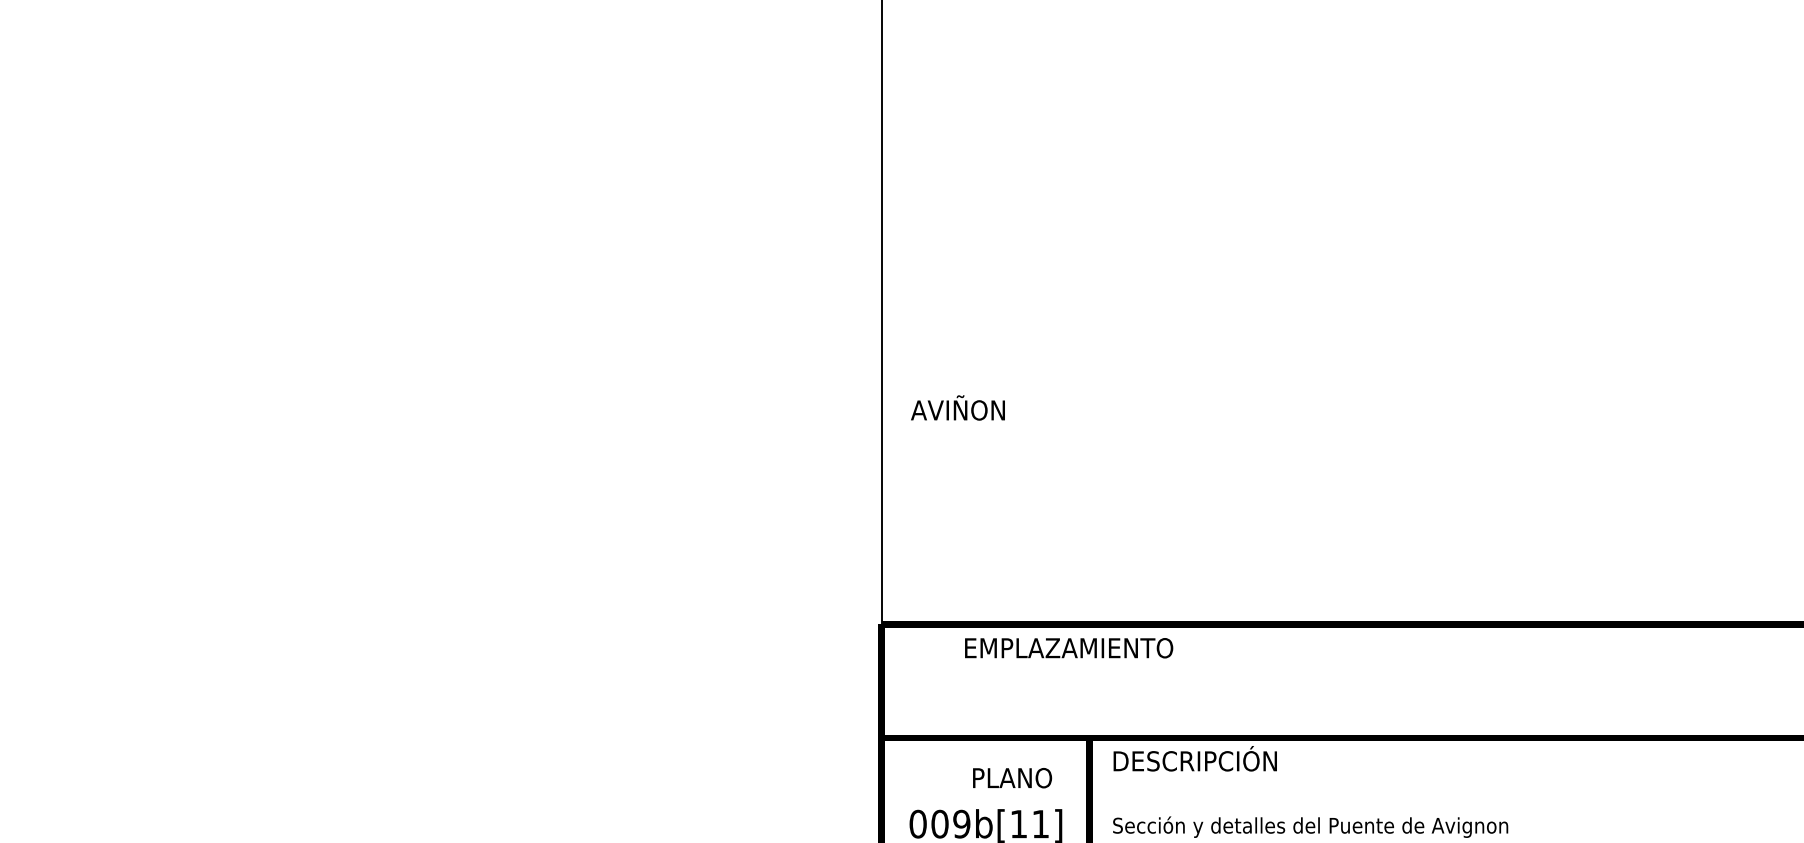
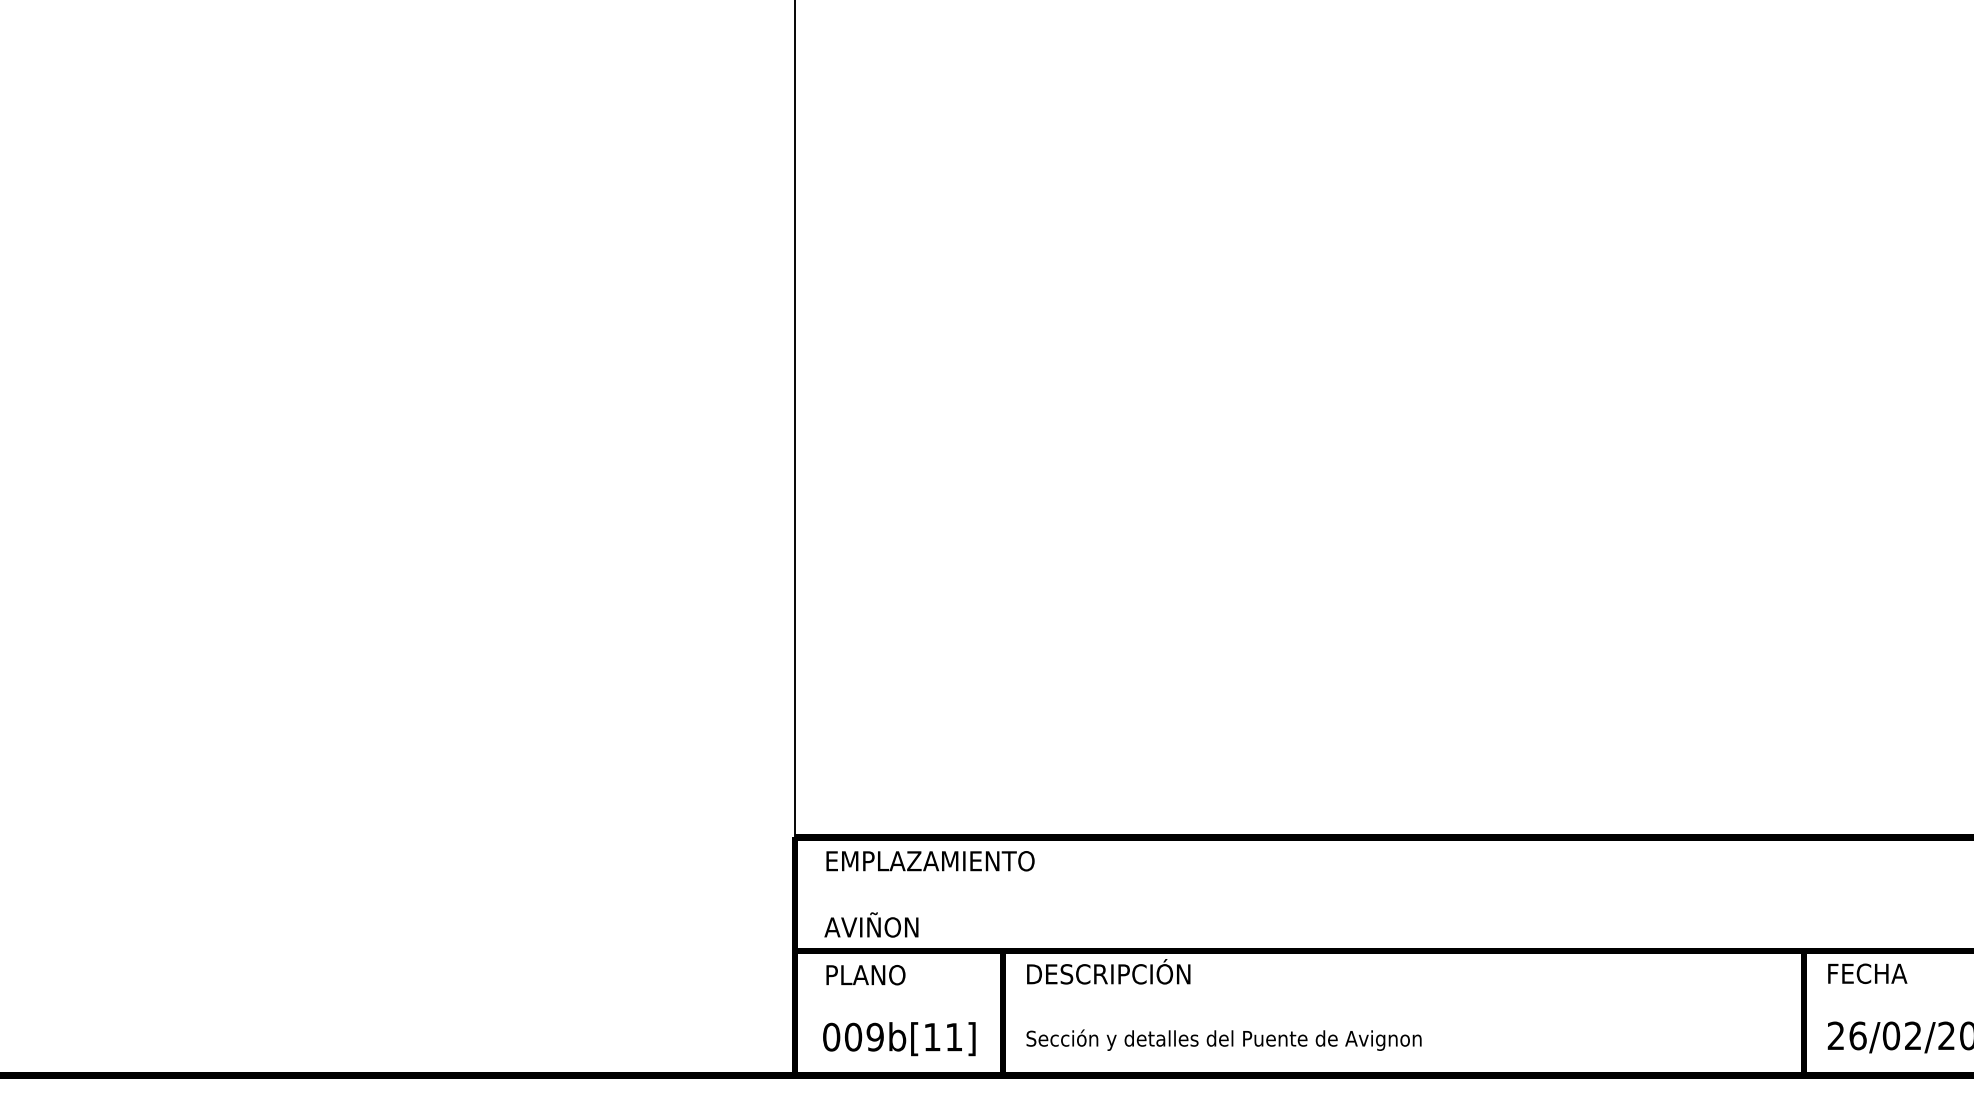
text: (958, 407) -> (871, 924), moved
text: (1069, 648) -> (930, 861), moved
text: (1012, 778) -> (865, 975), moved

